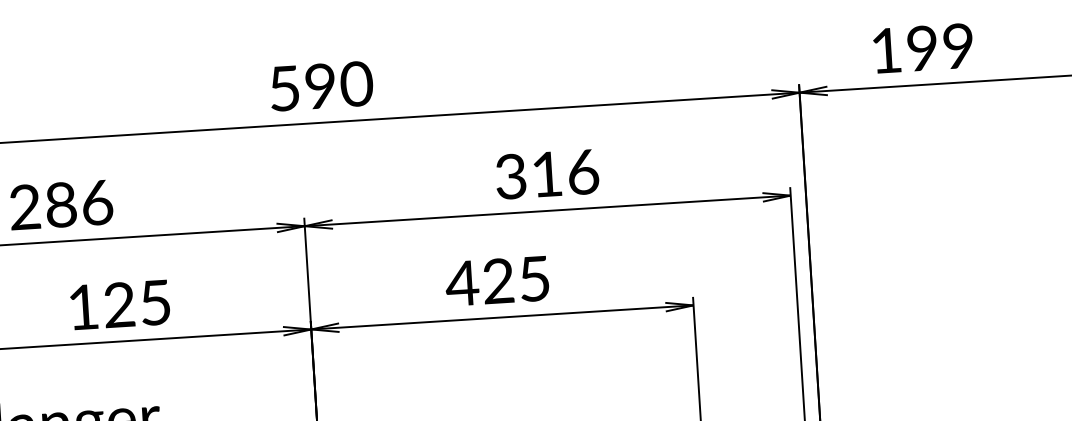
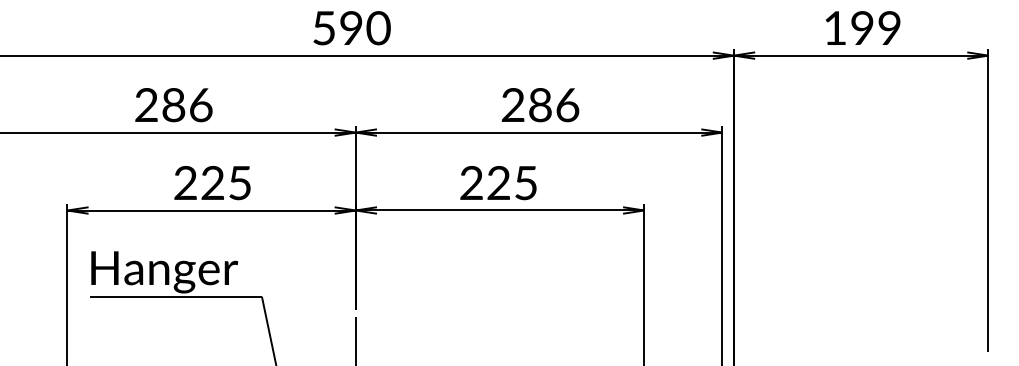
text: (922, 47) -> (862, 27), moved
text: (320, 86) -> (351, 28), moved
text: (528, 176) -> (526, 105), 316 -> 286
text: (460, 282) -> (470, 182), 425 -> 225
text: (83, 306) -> (185, 182), 125 -> 225

